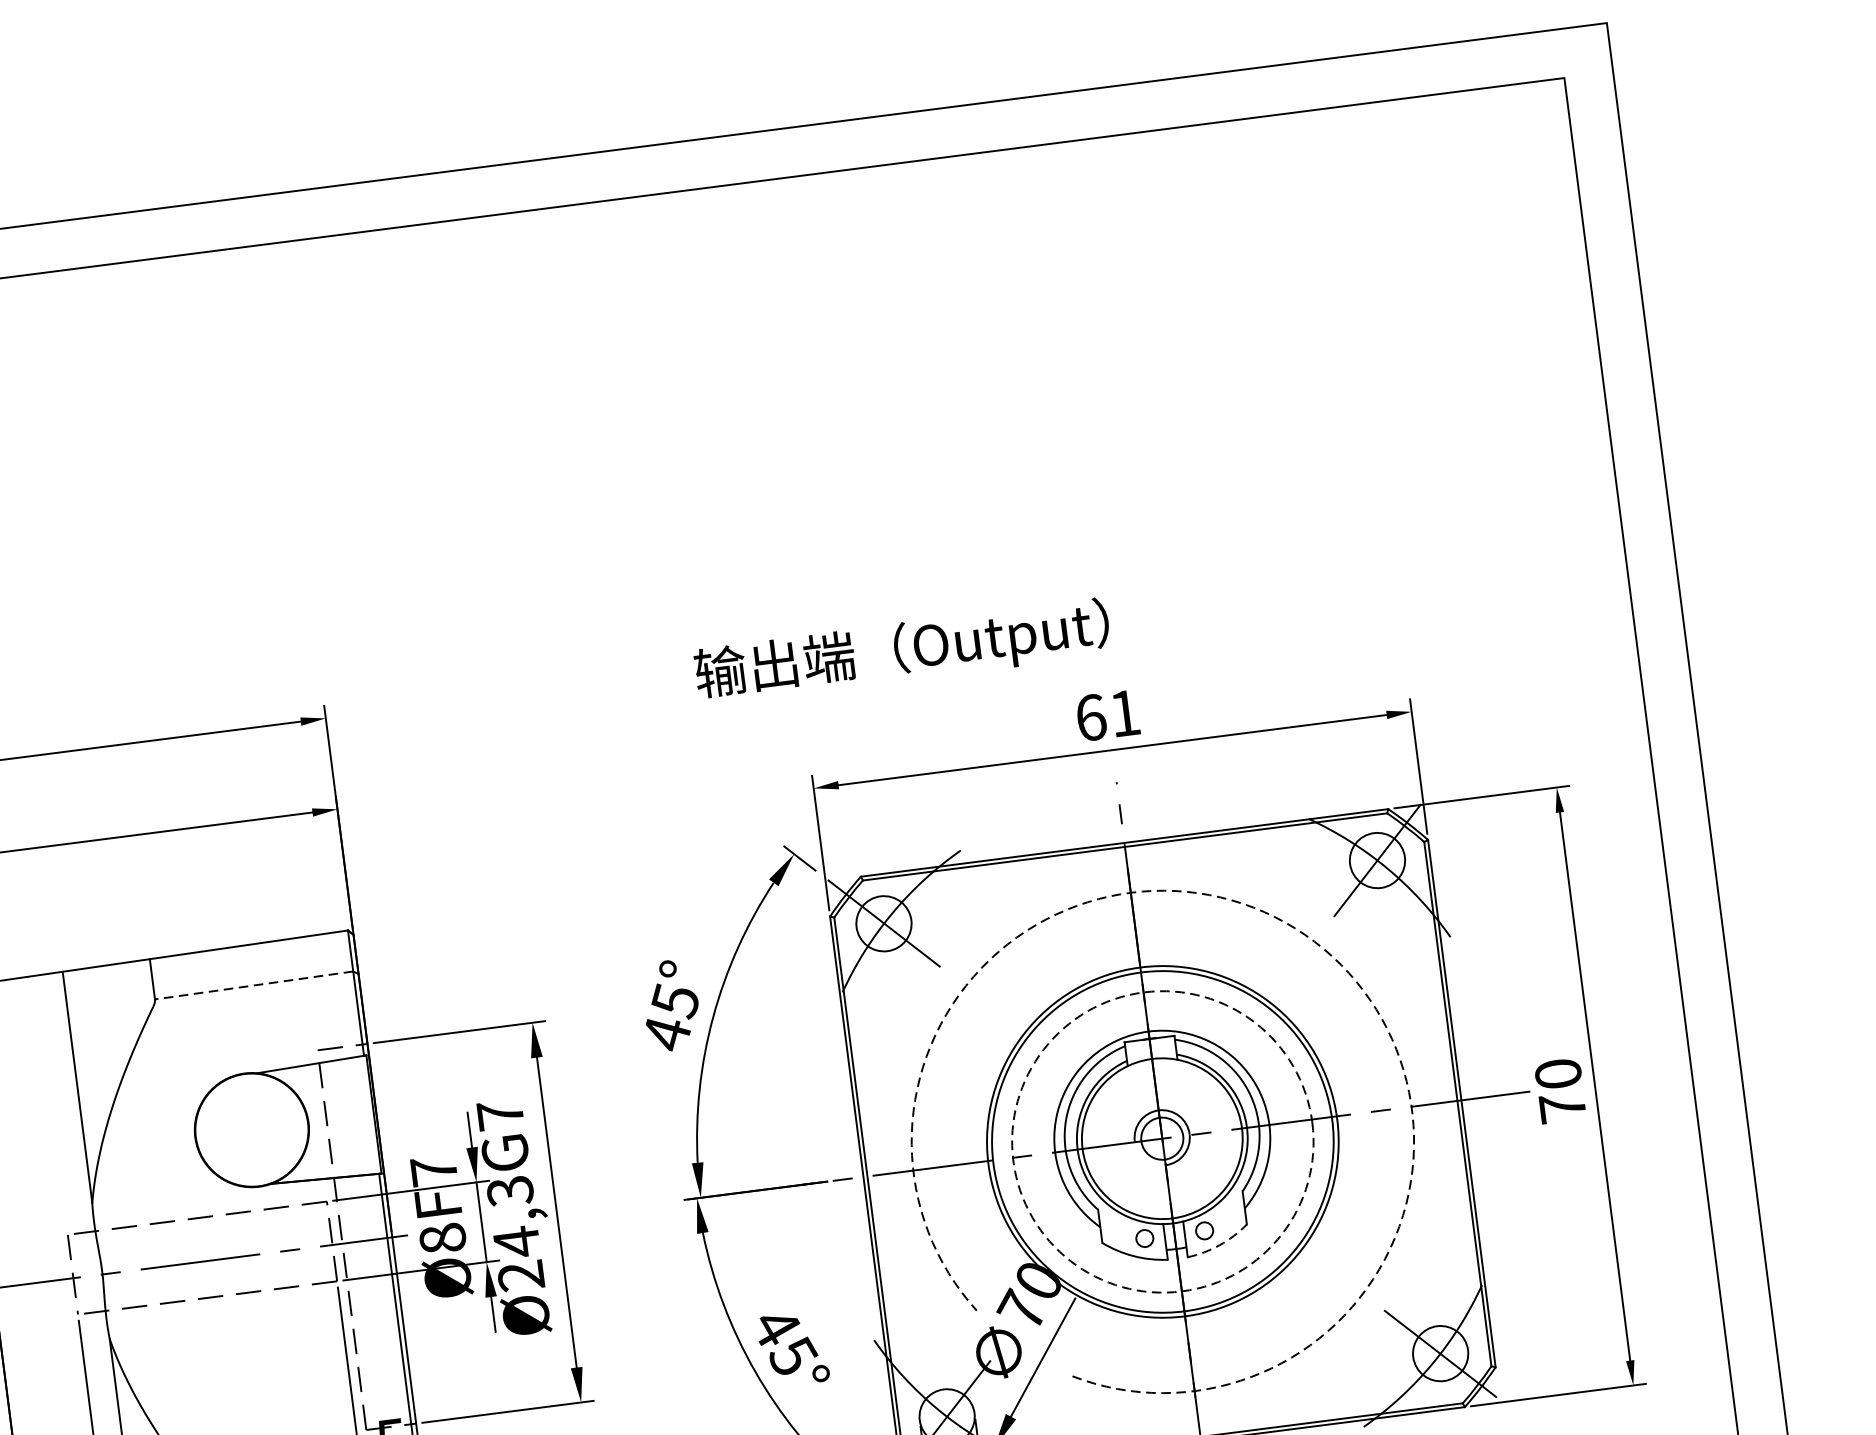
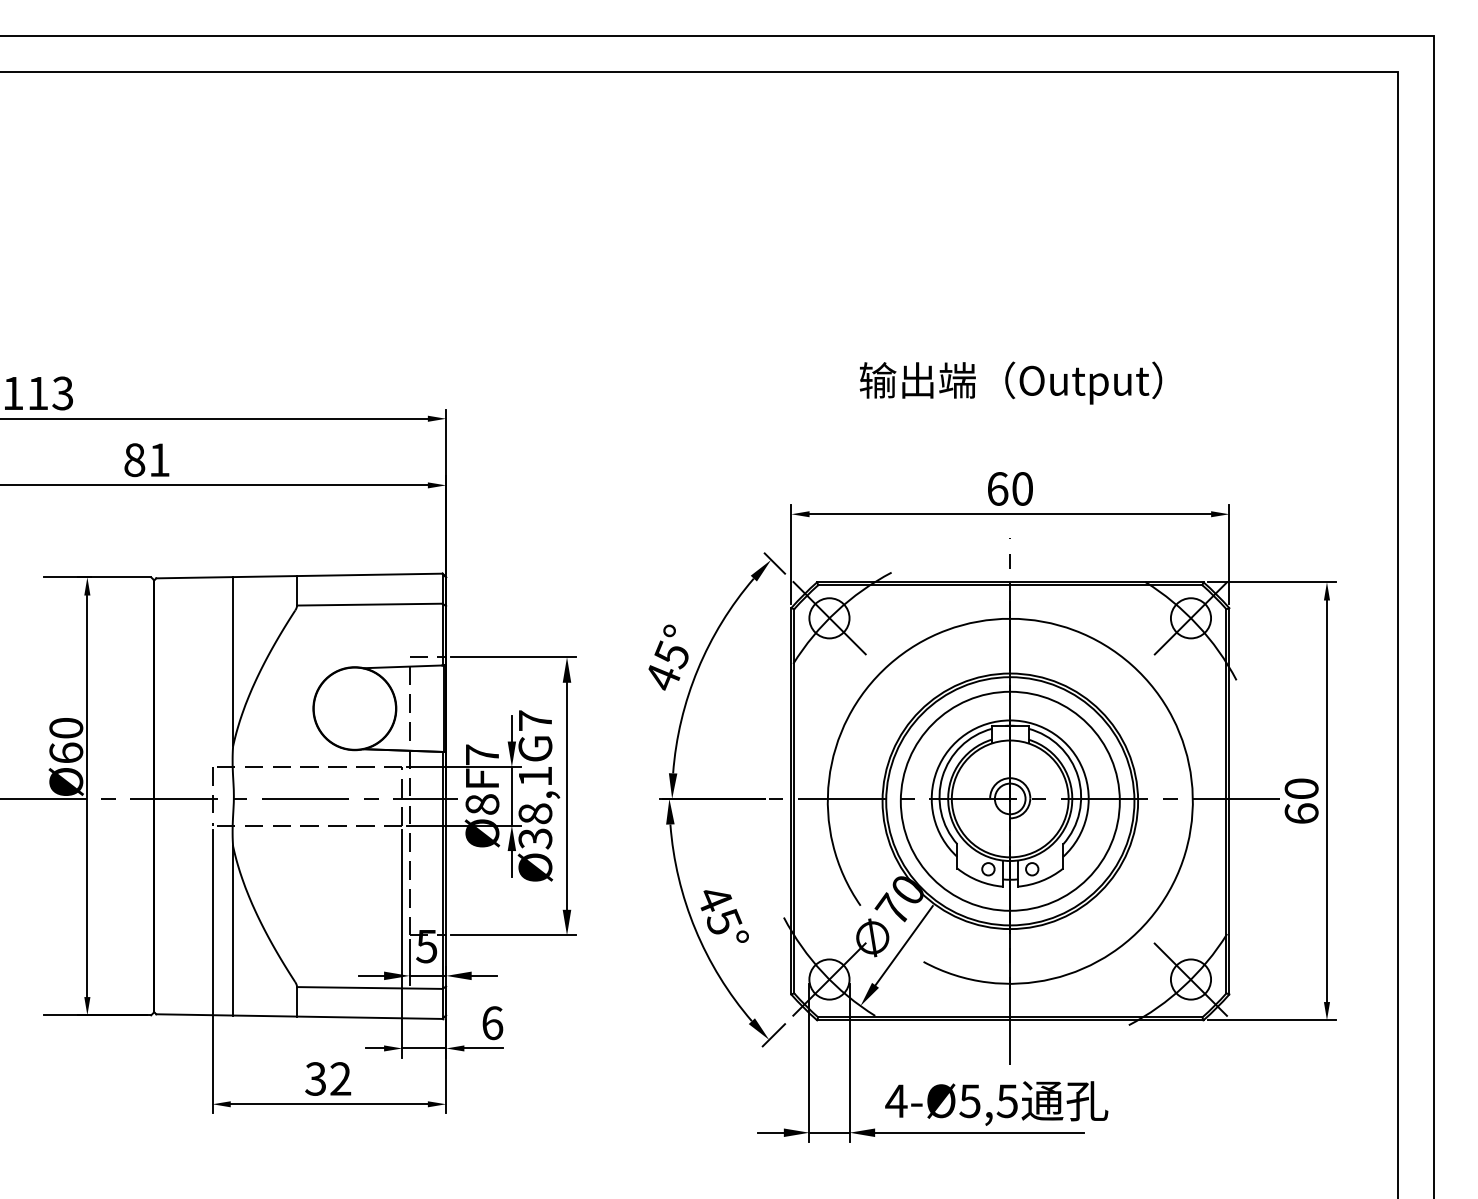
text: (901, 651) -> (1010, 382), moved
text: (1124, 712) -> (1022, 488), 61 -> 60
arc: (1304, 935) -> (1131, 665), dashed -> solid
line: (253, 985) -> (369, 604), dashed -> solid
text: (1562, 1107) -> (1301, 813), 70 -> 60
circle: (1161, 1140) -> (1009, 800), dashed -> solid
text: (515, 1233) -> (535, 807), Ø24,3G7 -> Ø38,1G7
arc: (1219, 1244) -> (1041, 880), dashed -> solid

